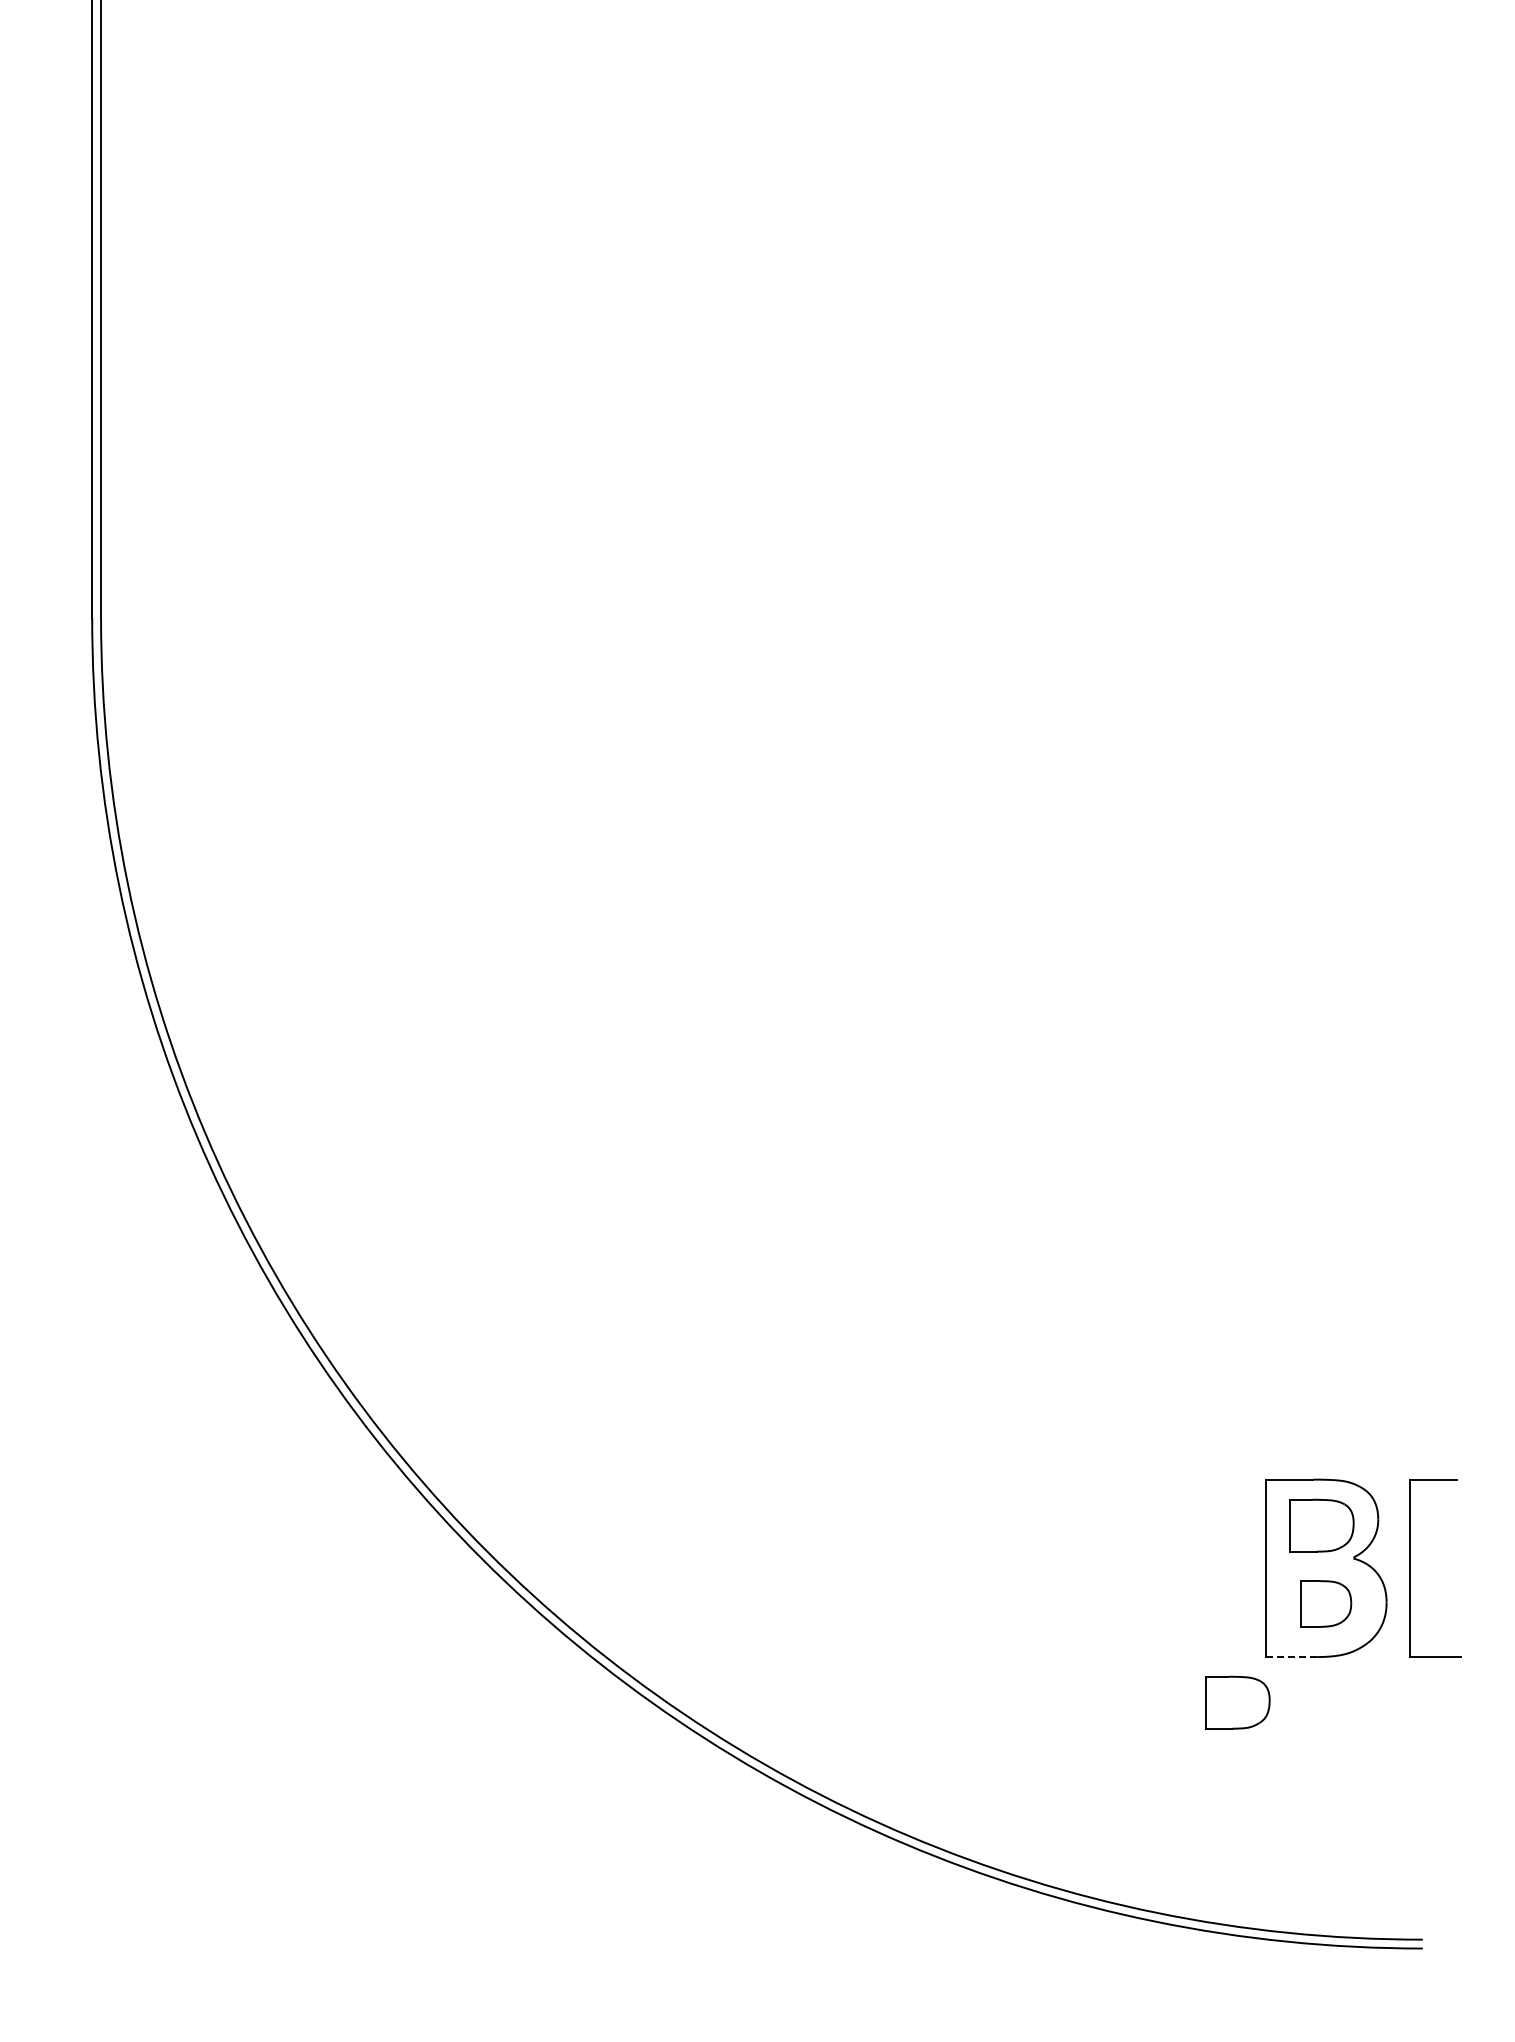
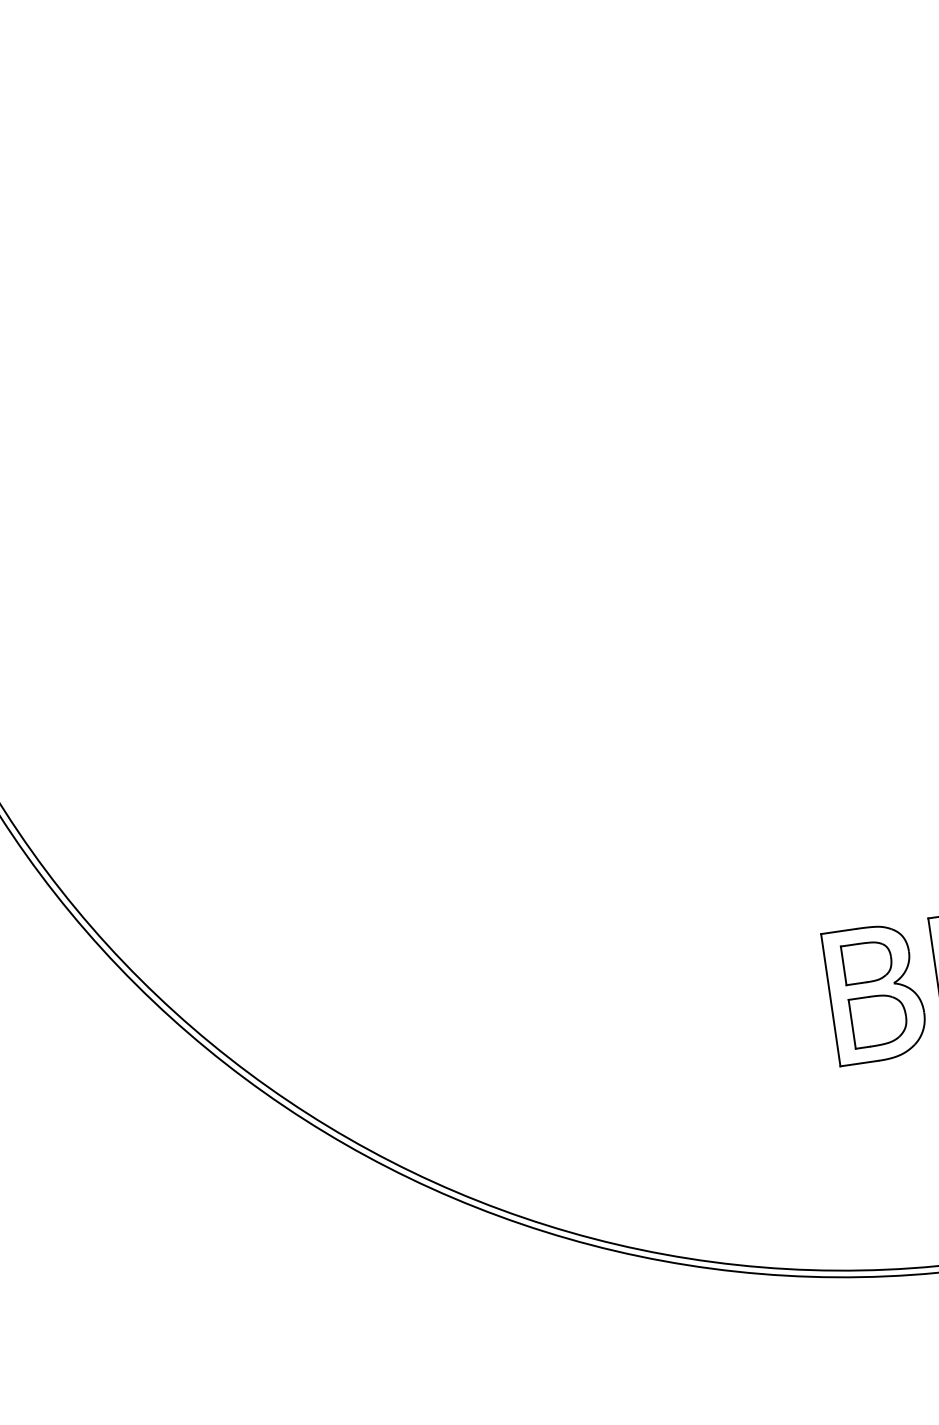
part: (1325, 1603) -> (878, 1019), size x1.43
line: (1292, 1657) -> (860, 1063), dashed -> solid
part: (1237, 1702) -> (823, 1103), removed

